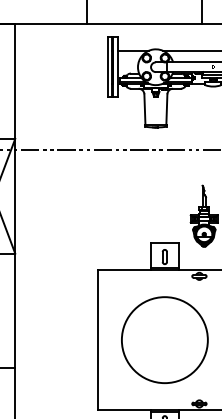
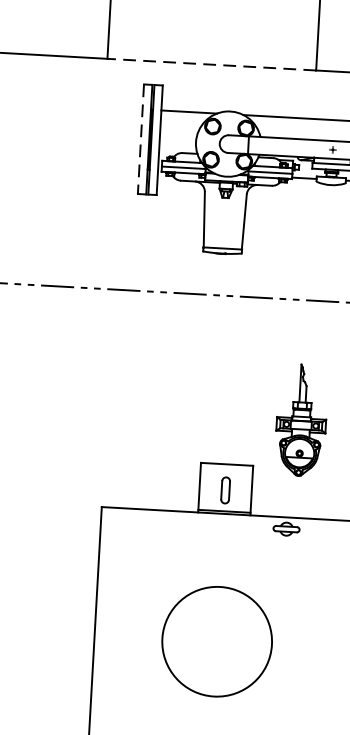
line: (143, 24) -> (210, 65), solid -> dashed
line: (107, 67) -> (140, 139), solid -> dashed
circle: (164, 340) -> (216, 642), size x0.7

